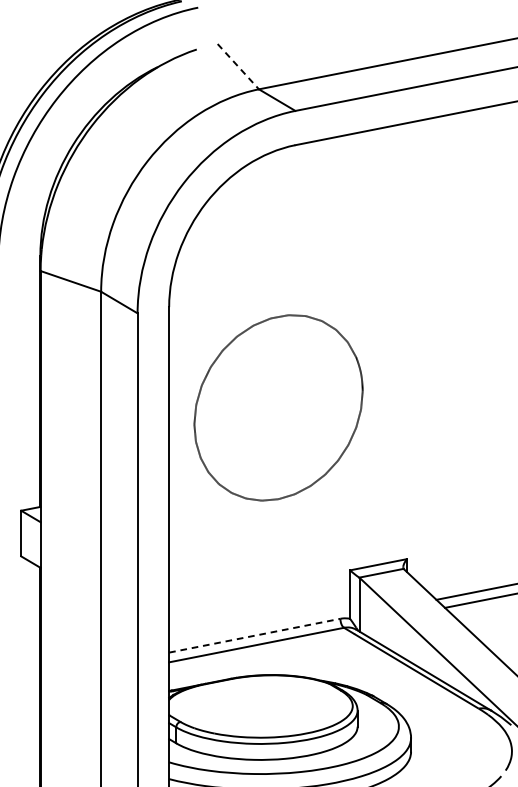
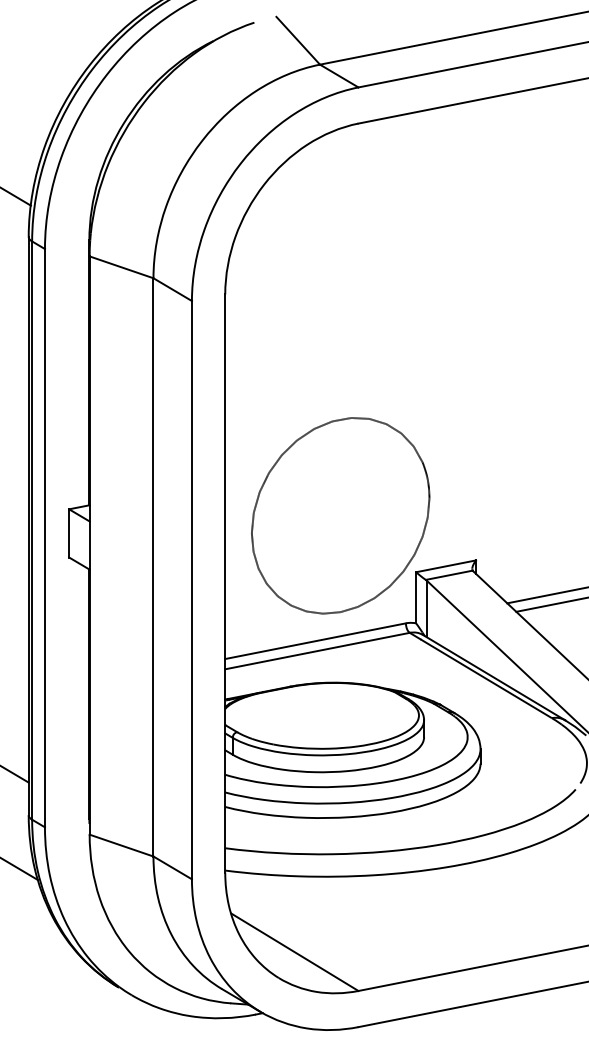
line: (238, 67) -> (298, 41), dashed -> solid
part: (278, 407) -> (340, 515), moved
line: (255, 636) -> (316, 641), dashed -> solid

